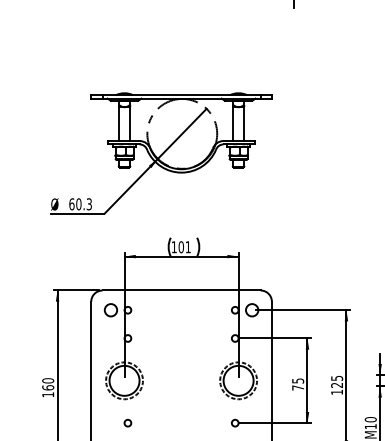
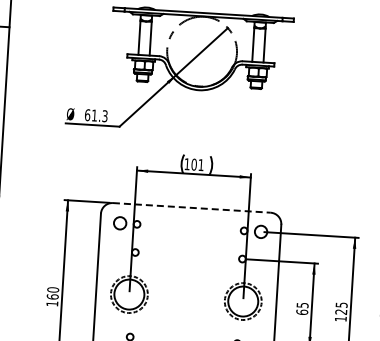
text: (78, 204) -> (94, 115), 60.3 -> 61.3
line: (182, 290) -> (192, 207), solid -> dashed
text: (298, 387) -> (302, 311), 75 -> 65

